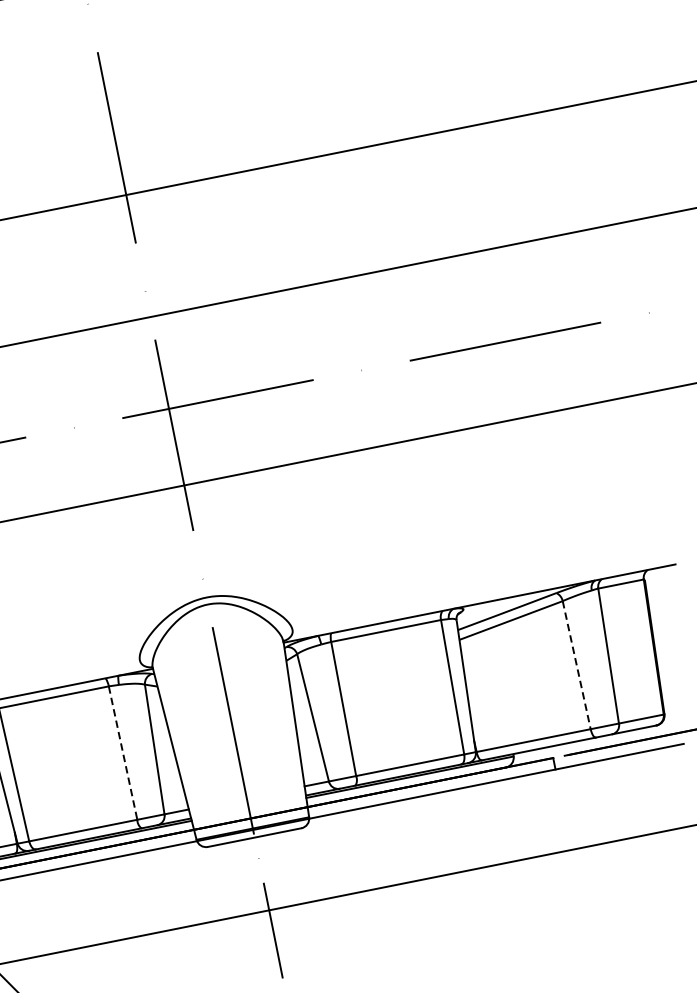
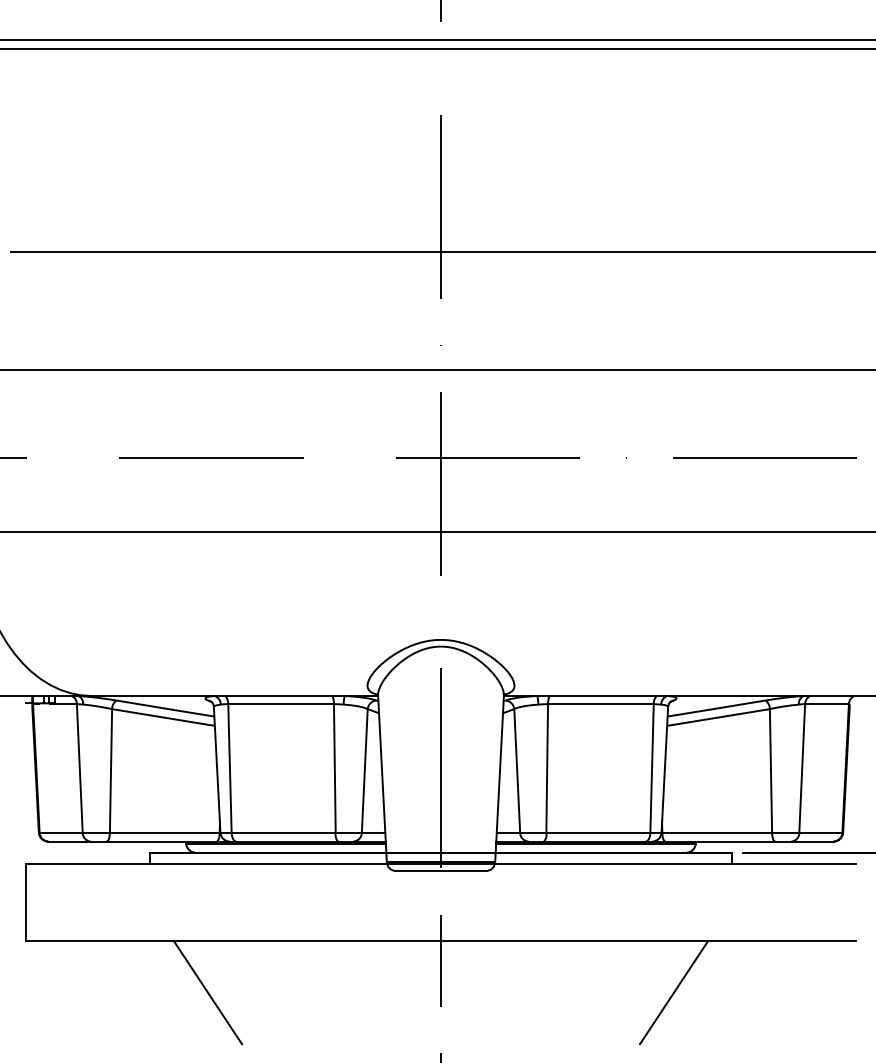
line: (577, 664) -> (771, 770), dashed -> solid
line: (122, 753) -> (334, 768), dashed -> solid
line: (521, 915) -> (673, 992), added

